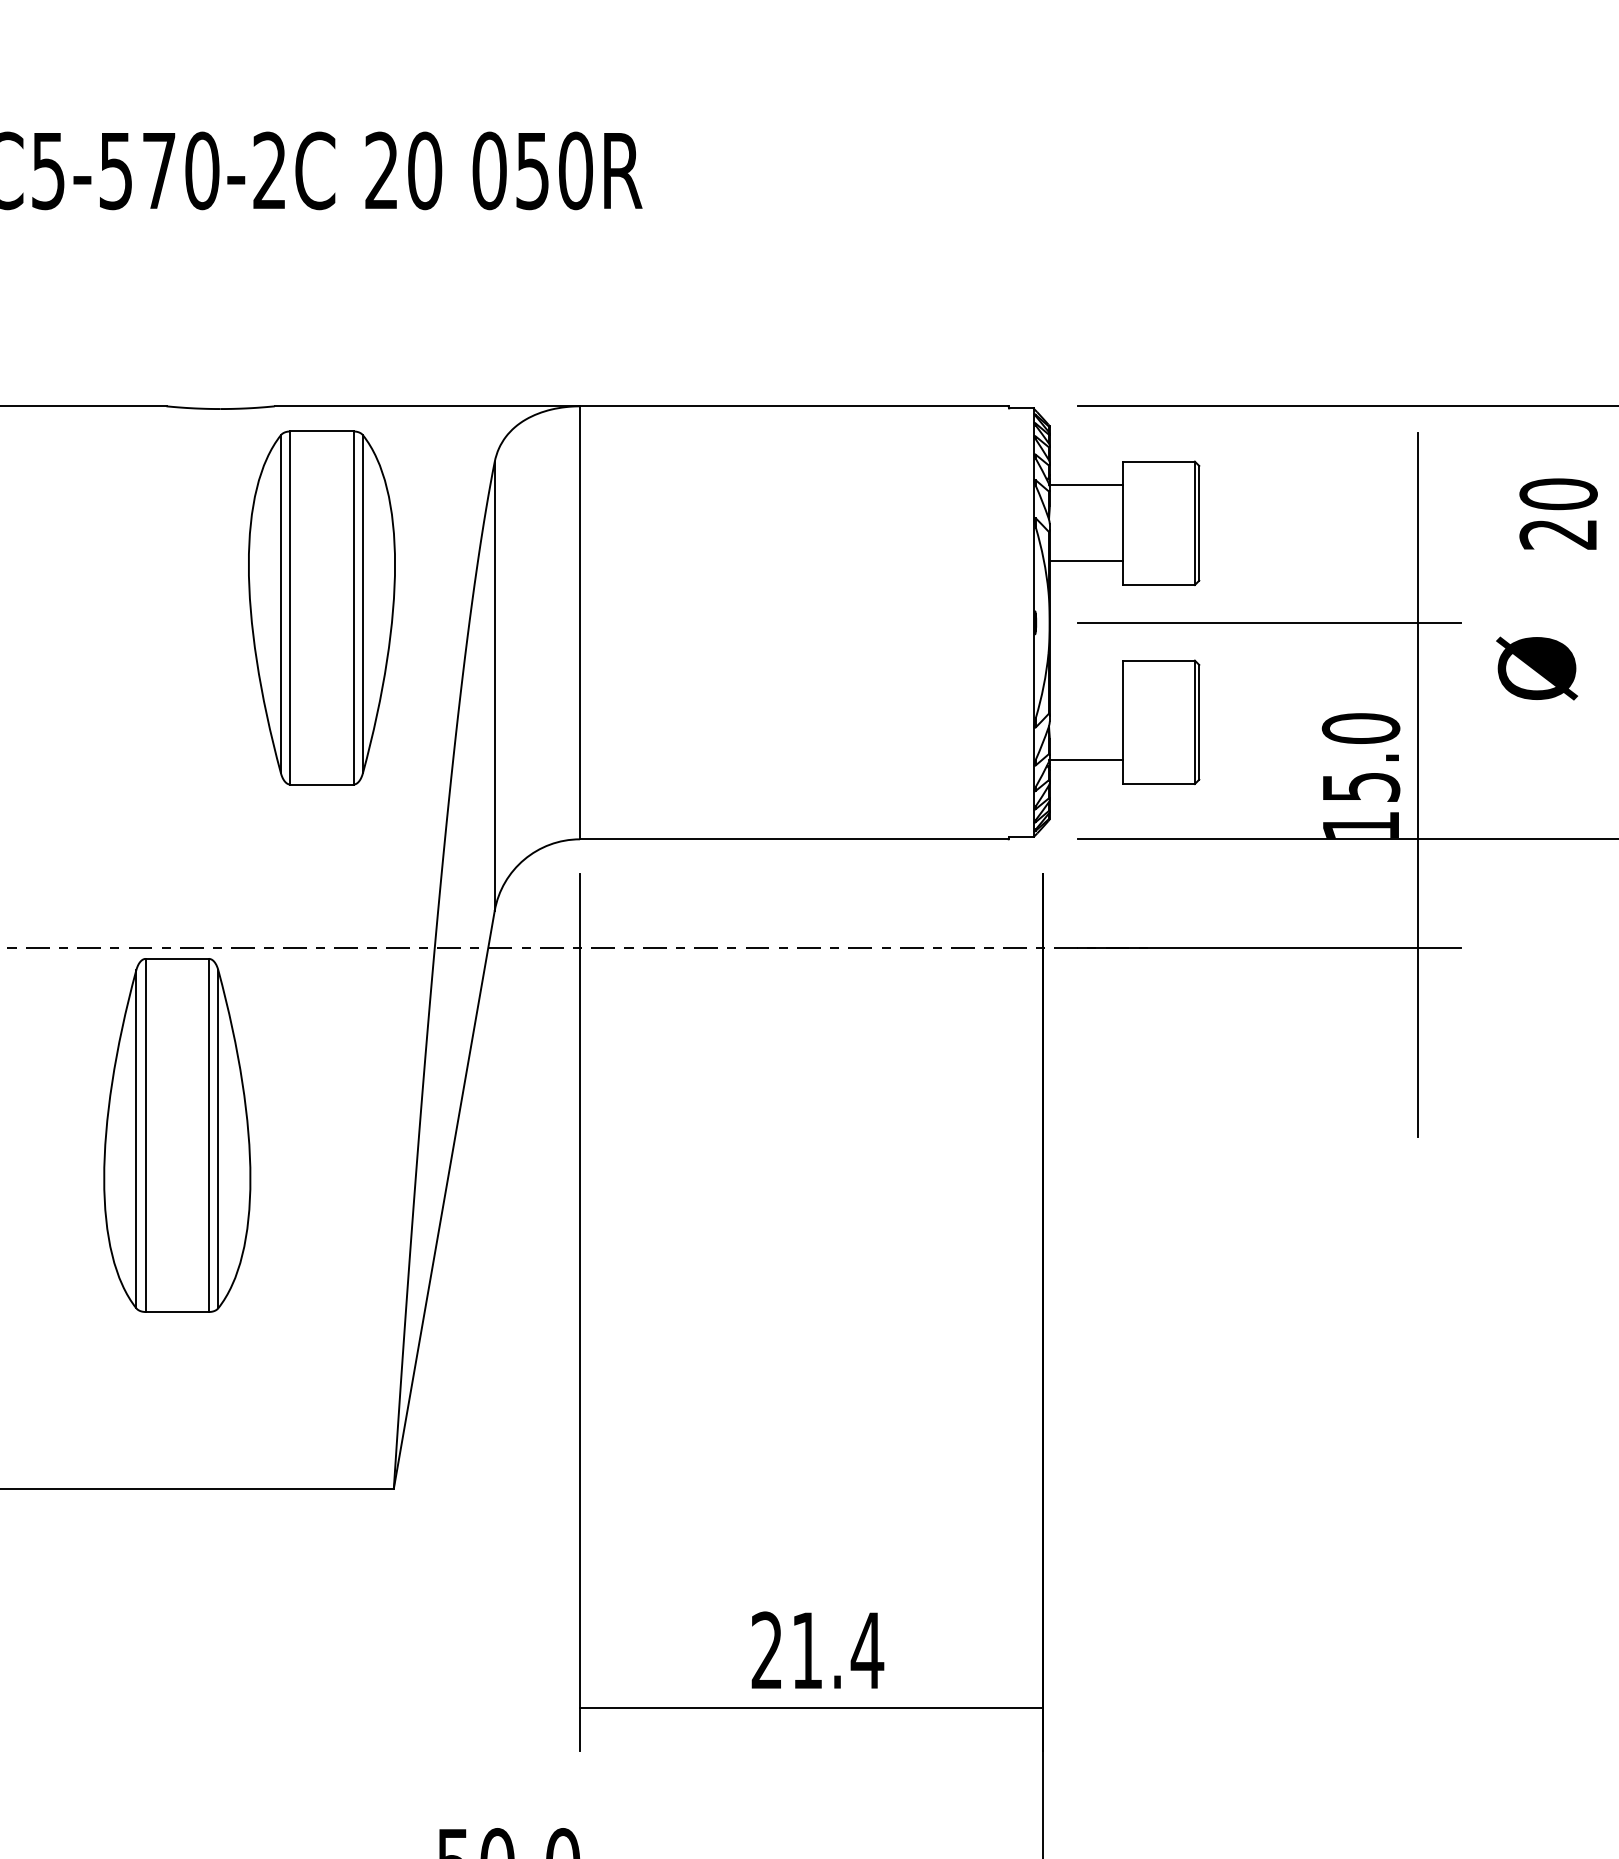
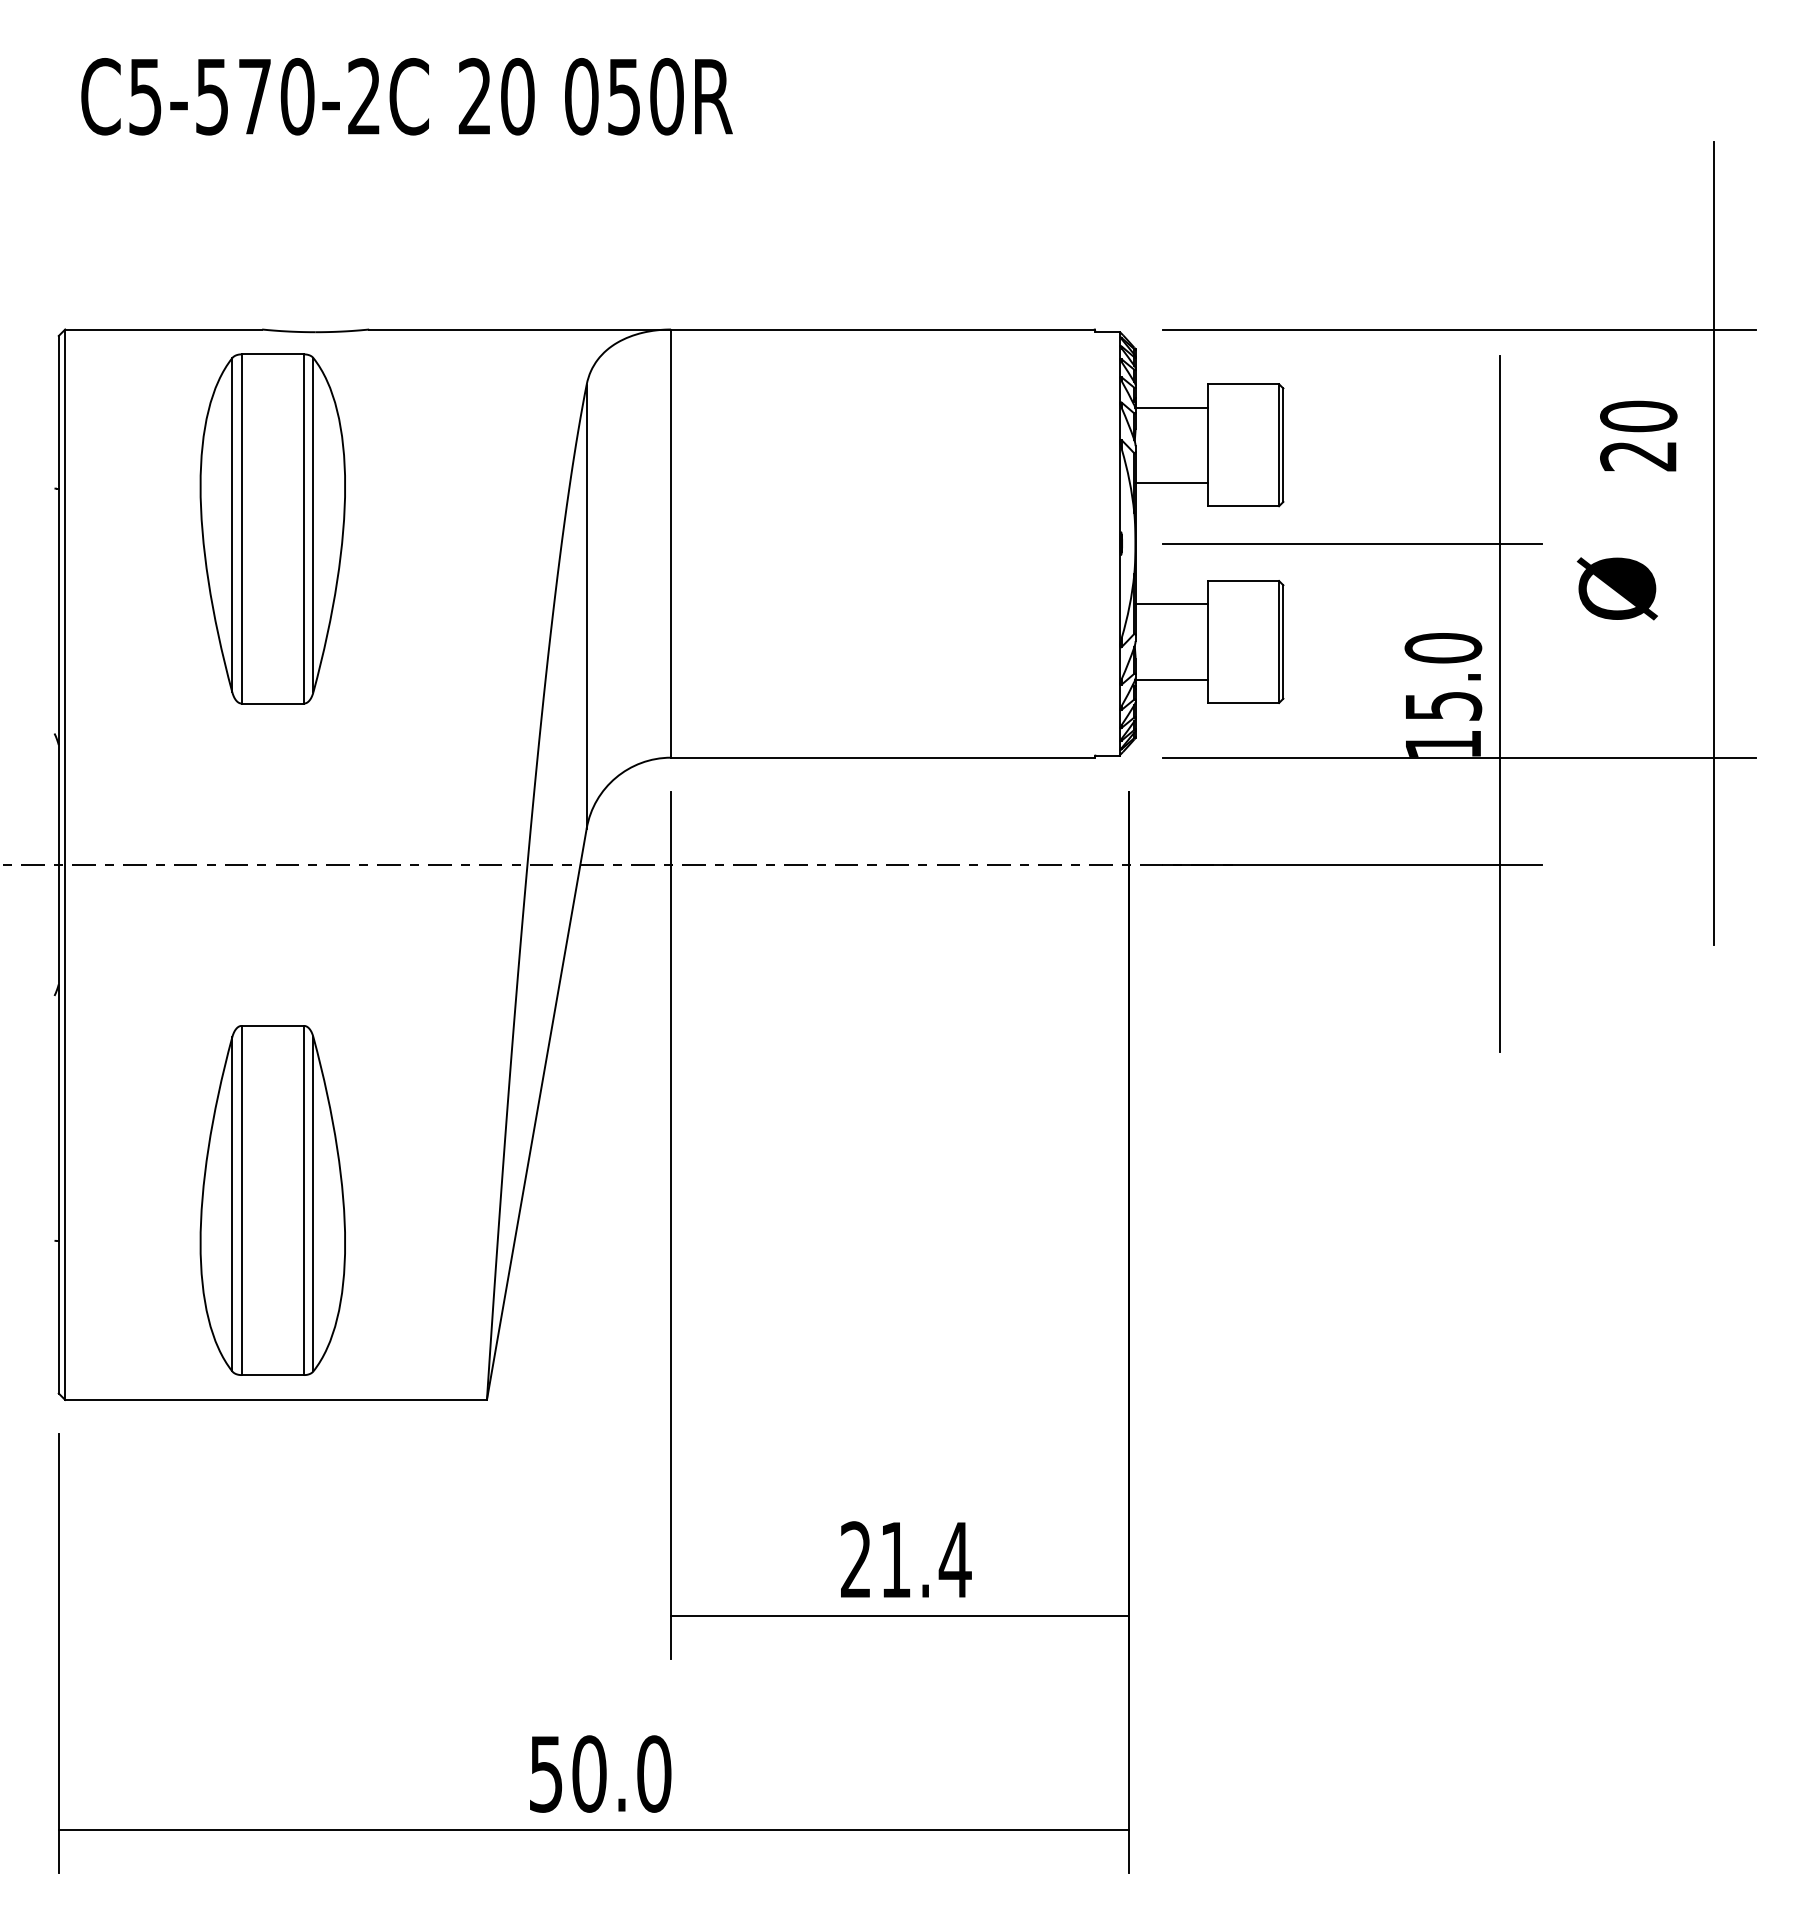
part: (321, 607) -> (272, 528), moved
line: (1086, 684) -> (1171, 604), added
part: (176, 1135) -> (272, 1200), moved

